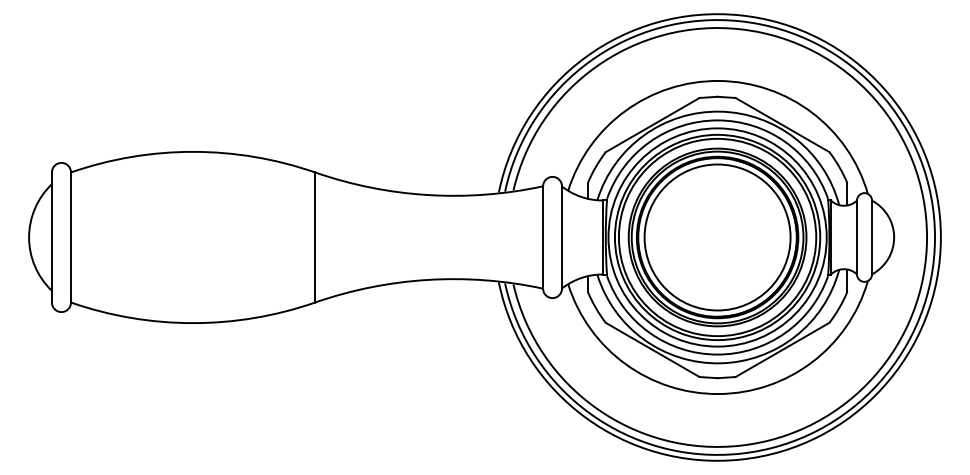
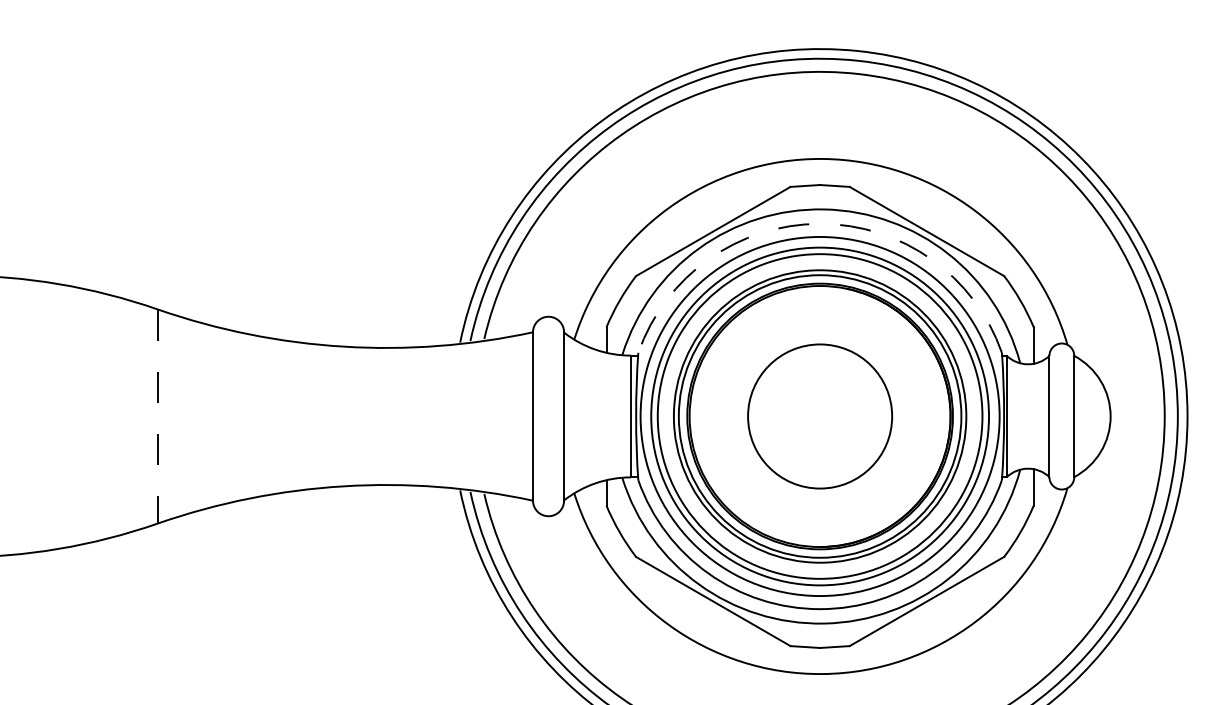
arc: (717, 120) -> (819, 223), solid -> dashed
circle: (717, 237) -> (819, 416), size x0.6
line: (315, 238) -> (158, 418), solid -> dashed

